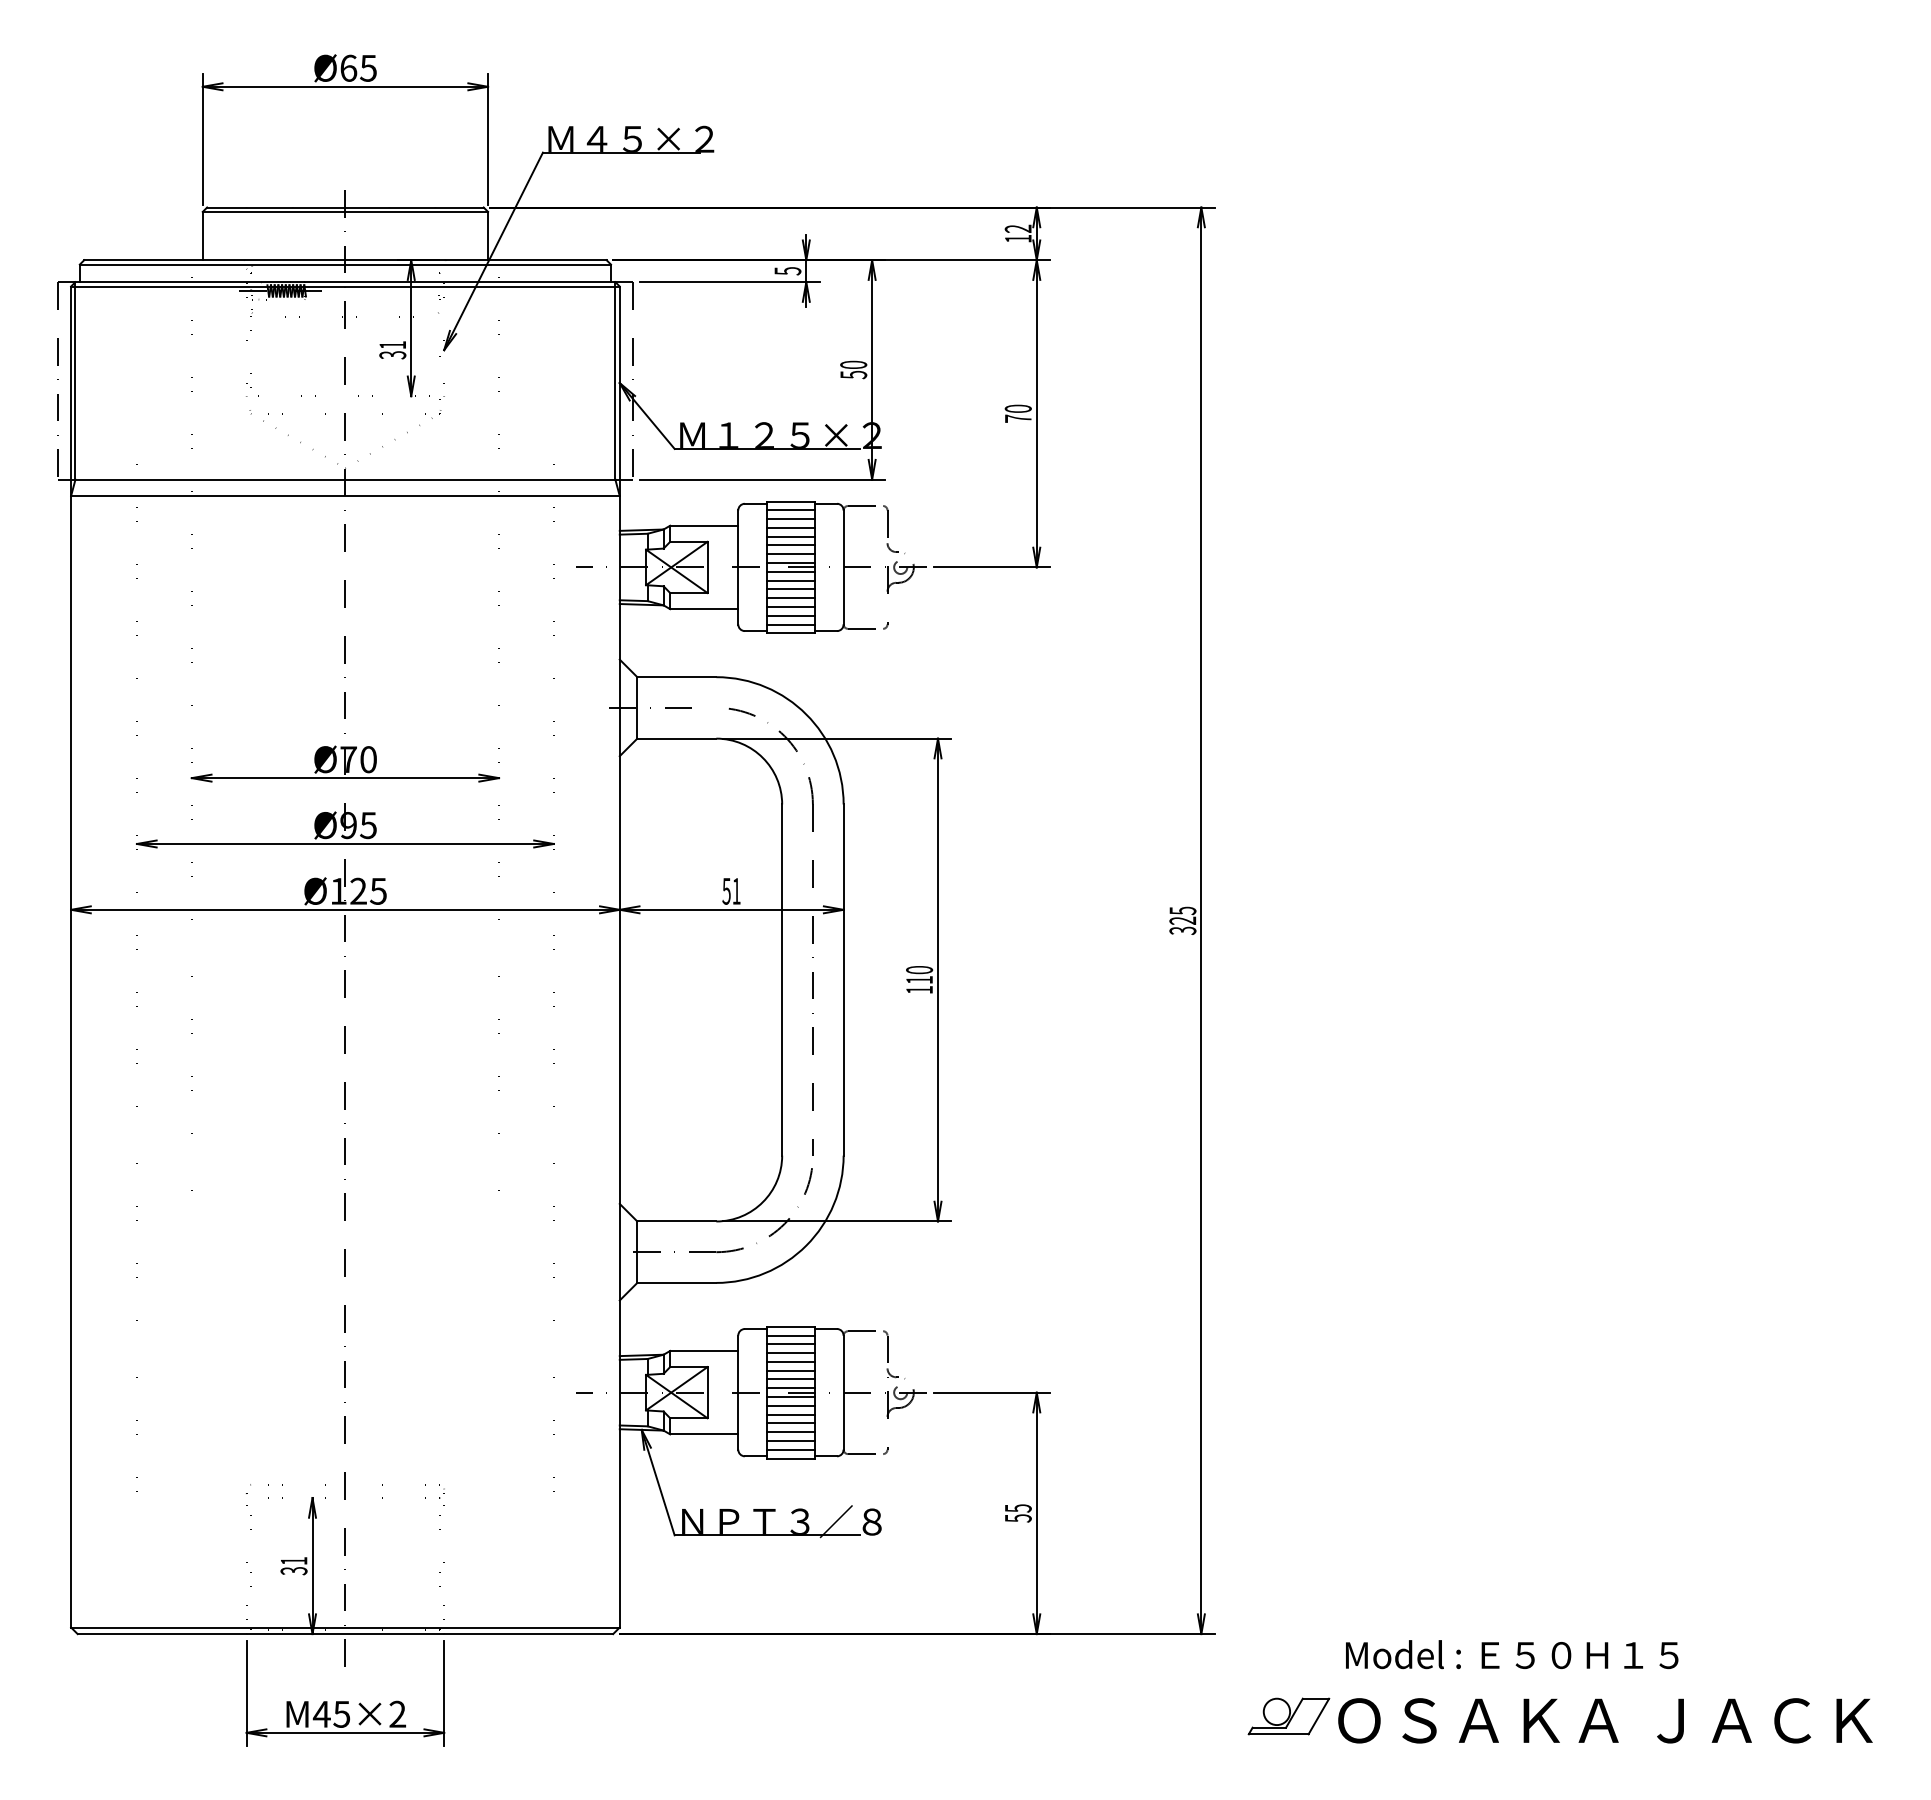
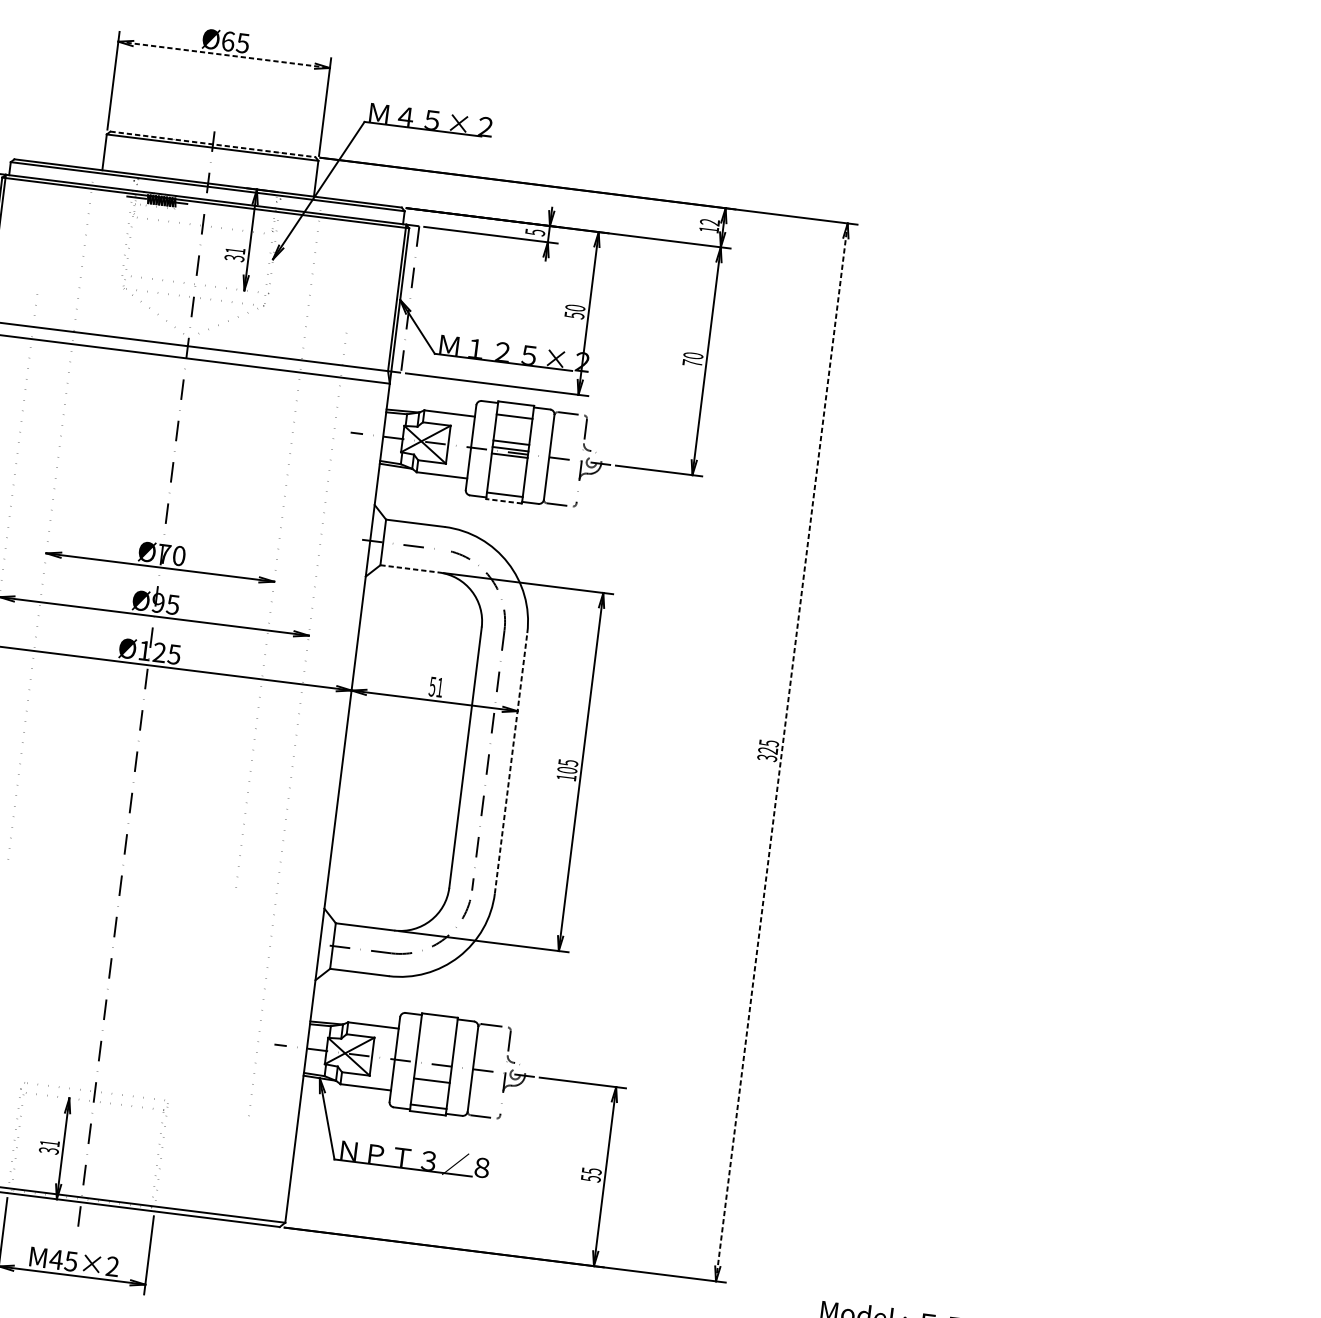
line: (345, 86) -> (224, 54), solid -> dashed
line: (345, 207) -> (213, 144), solid -> dashed
line: (790, 510) -> (515, 410), removed
line: (790, 527) -> (513, 422), removed
line: (790, 536) -> (512, 429), removed
line: (790, 545) -> (511, 436), removed
line: (790, 580) -> (508, 462), removed
line: (790, 589) -> (507, 468), removed
line: (790, 598) -> (506, 475), removed
line: (790, 606) -> (506, 481), removed
line: (790, 615) -> (505, 488), removed
line: (790, 633) -> (503, 501), solid -> dashed
line: (676, 738) -> (409, 568), solid -> dashed
line: (1201, 920) -> (781, 752), solid -> dashed
text: (919, 975) -> (567, 766), 110 -> 105
line: (843, 980) -> (510, 763), solid -> dashed
line: (790, 1335) -> (438, 1021), removed
line: (790, 1344) -> (438, 1028), removed
line: (790, 1353) -> (437, 1035), removed
line: (790, 1361) -> (436, 1041), removed
line: (790, 1370) -> (435, 1047), removed
line: (790, 1379) -> (434, 1054), removed
line: (790, 1388) -> (433, 1061), removed
line: (790, 1397) -> (433, 1067), removed
line: (790, 1405) -> (432, 1073), removed
line: (790, 1423) -> (430, 1087), removed
line: (790, 1432) -> (429, 1093), removed
line: (790, 1440) -> (429, 1099), removed

